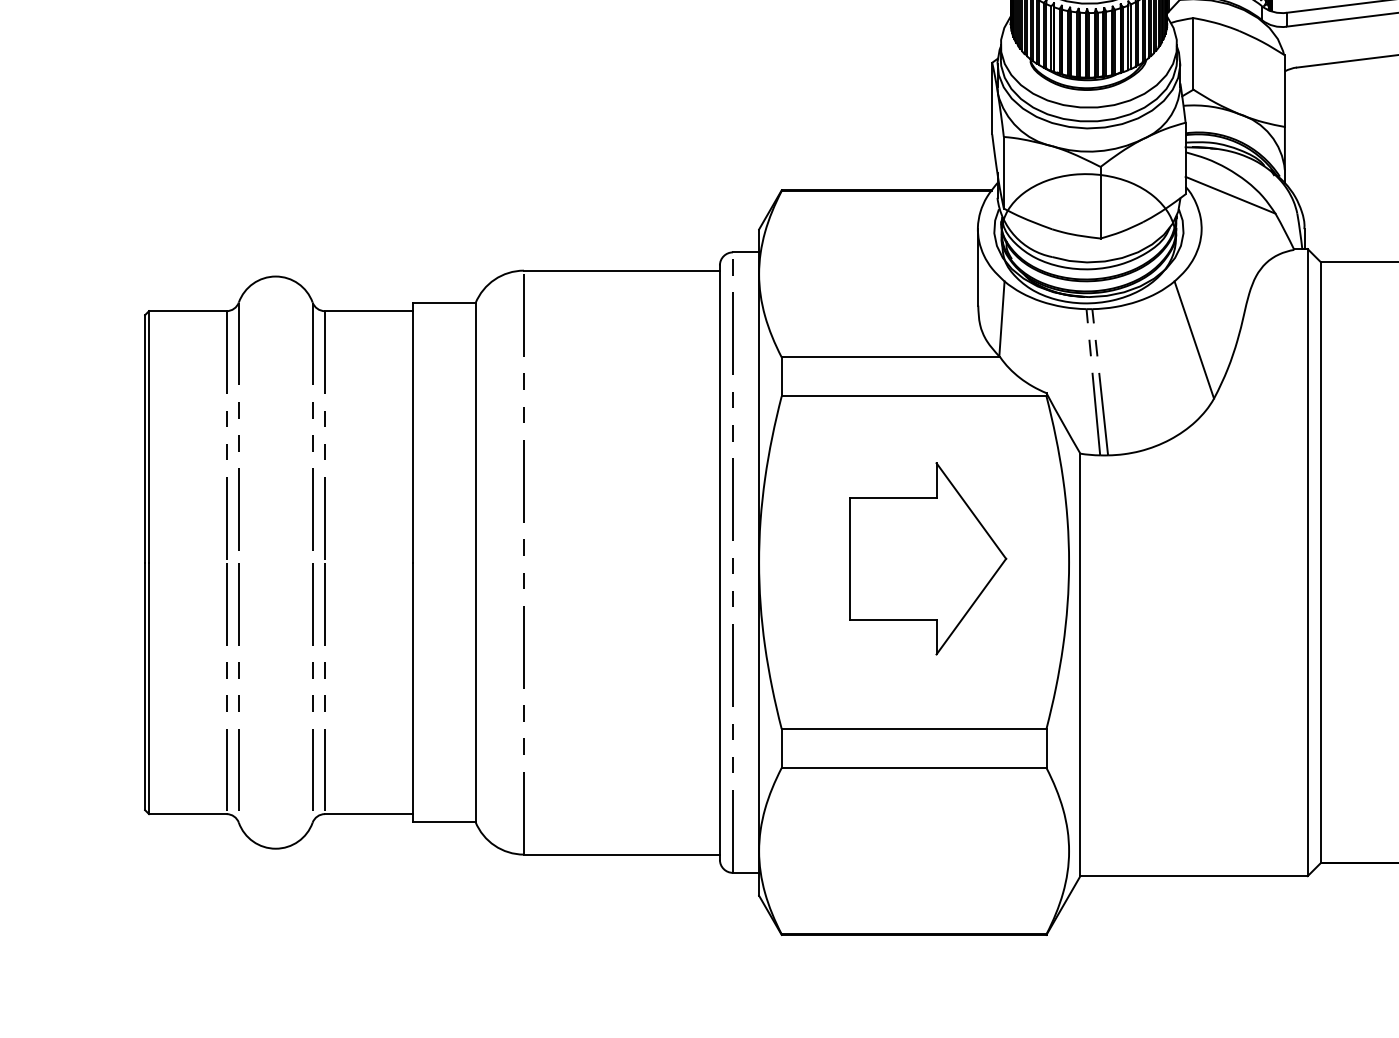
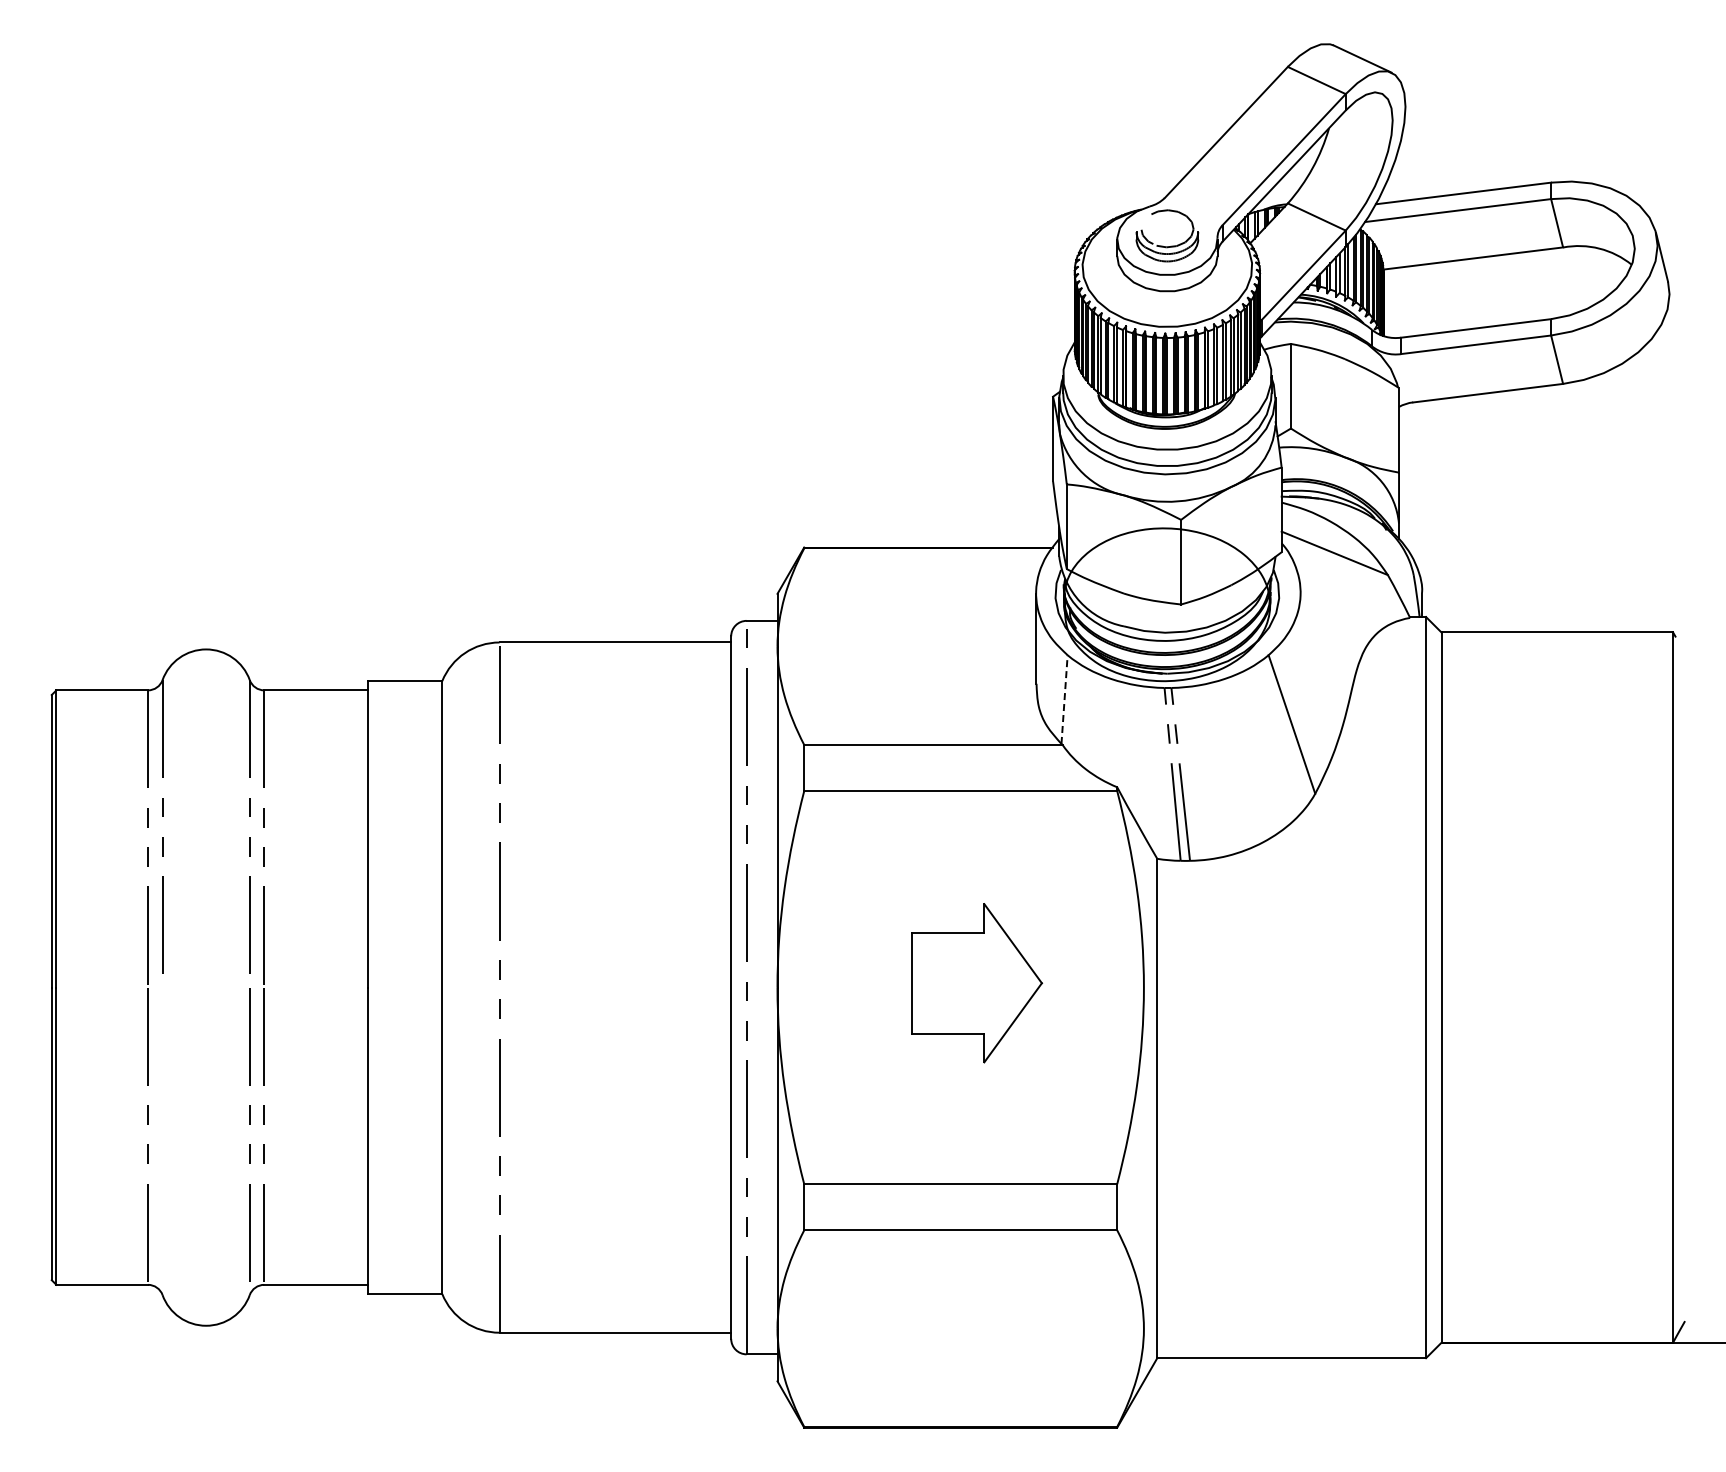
line: (1001, 318) -> (1064, 699), solid -> dashed
part: (928, 559) -> (977, 983), size x0.7
line: (238, 678) -> (162, 1124), removed

